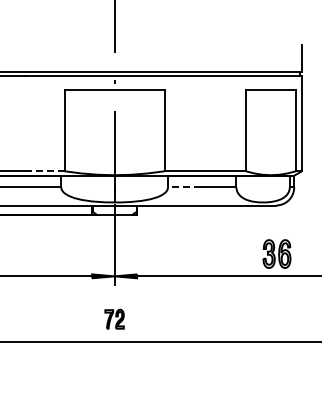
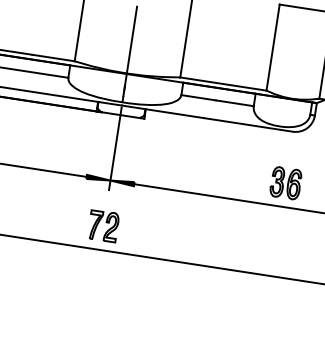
line: (44, 171) -> (53, 58), dashed -> solid
line: (183, 187) -> (197, 97), dashed -> solid
part: (114, 318) -> (103, 225), size x1.43

